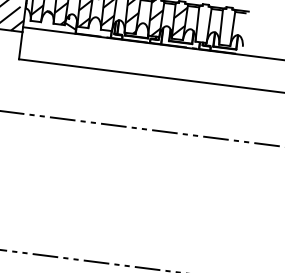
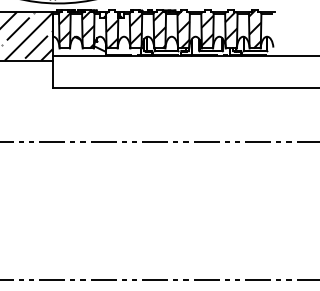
hatch: (203, 23) -> (231, 29), added
hatch: (227, 26) -> (255, 29), added

